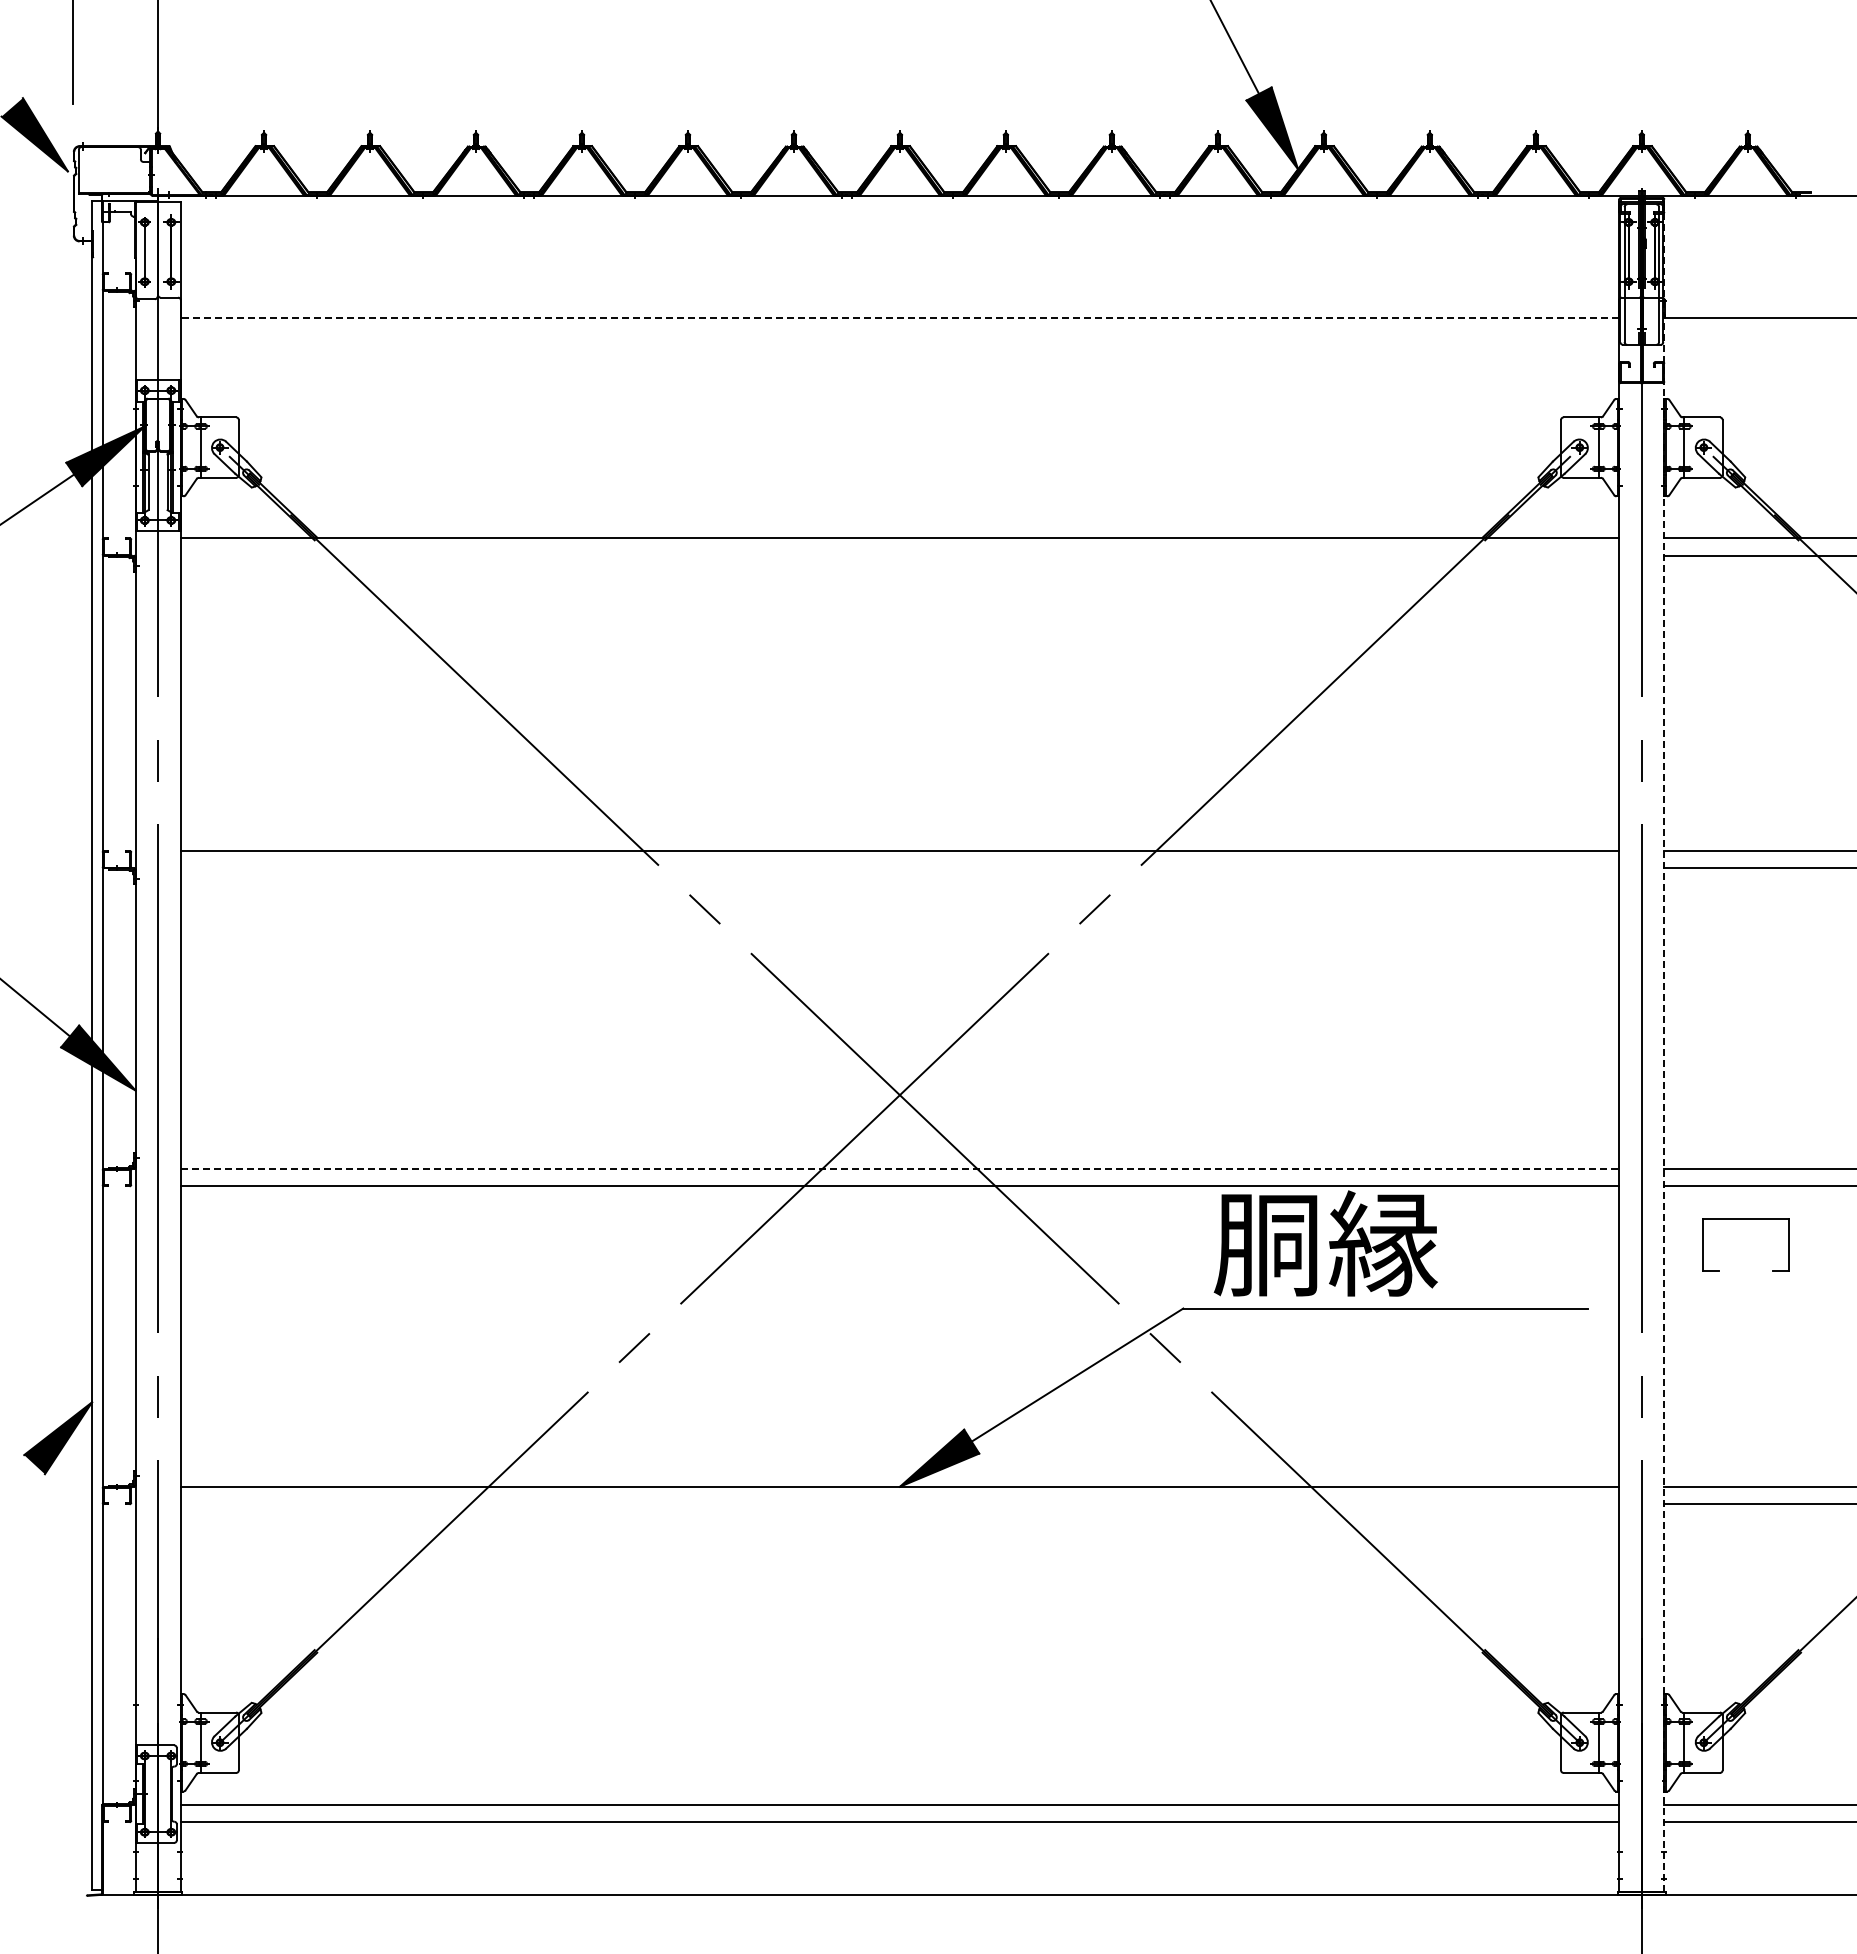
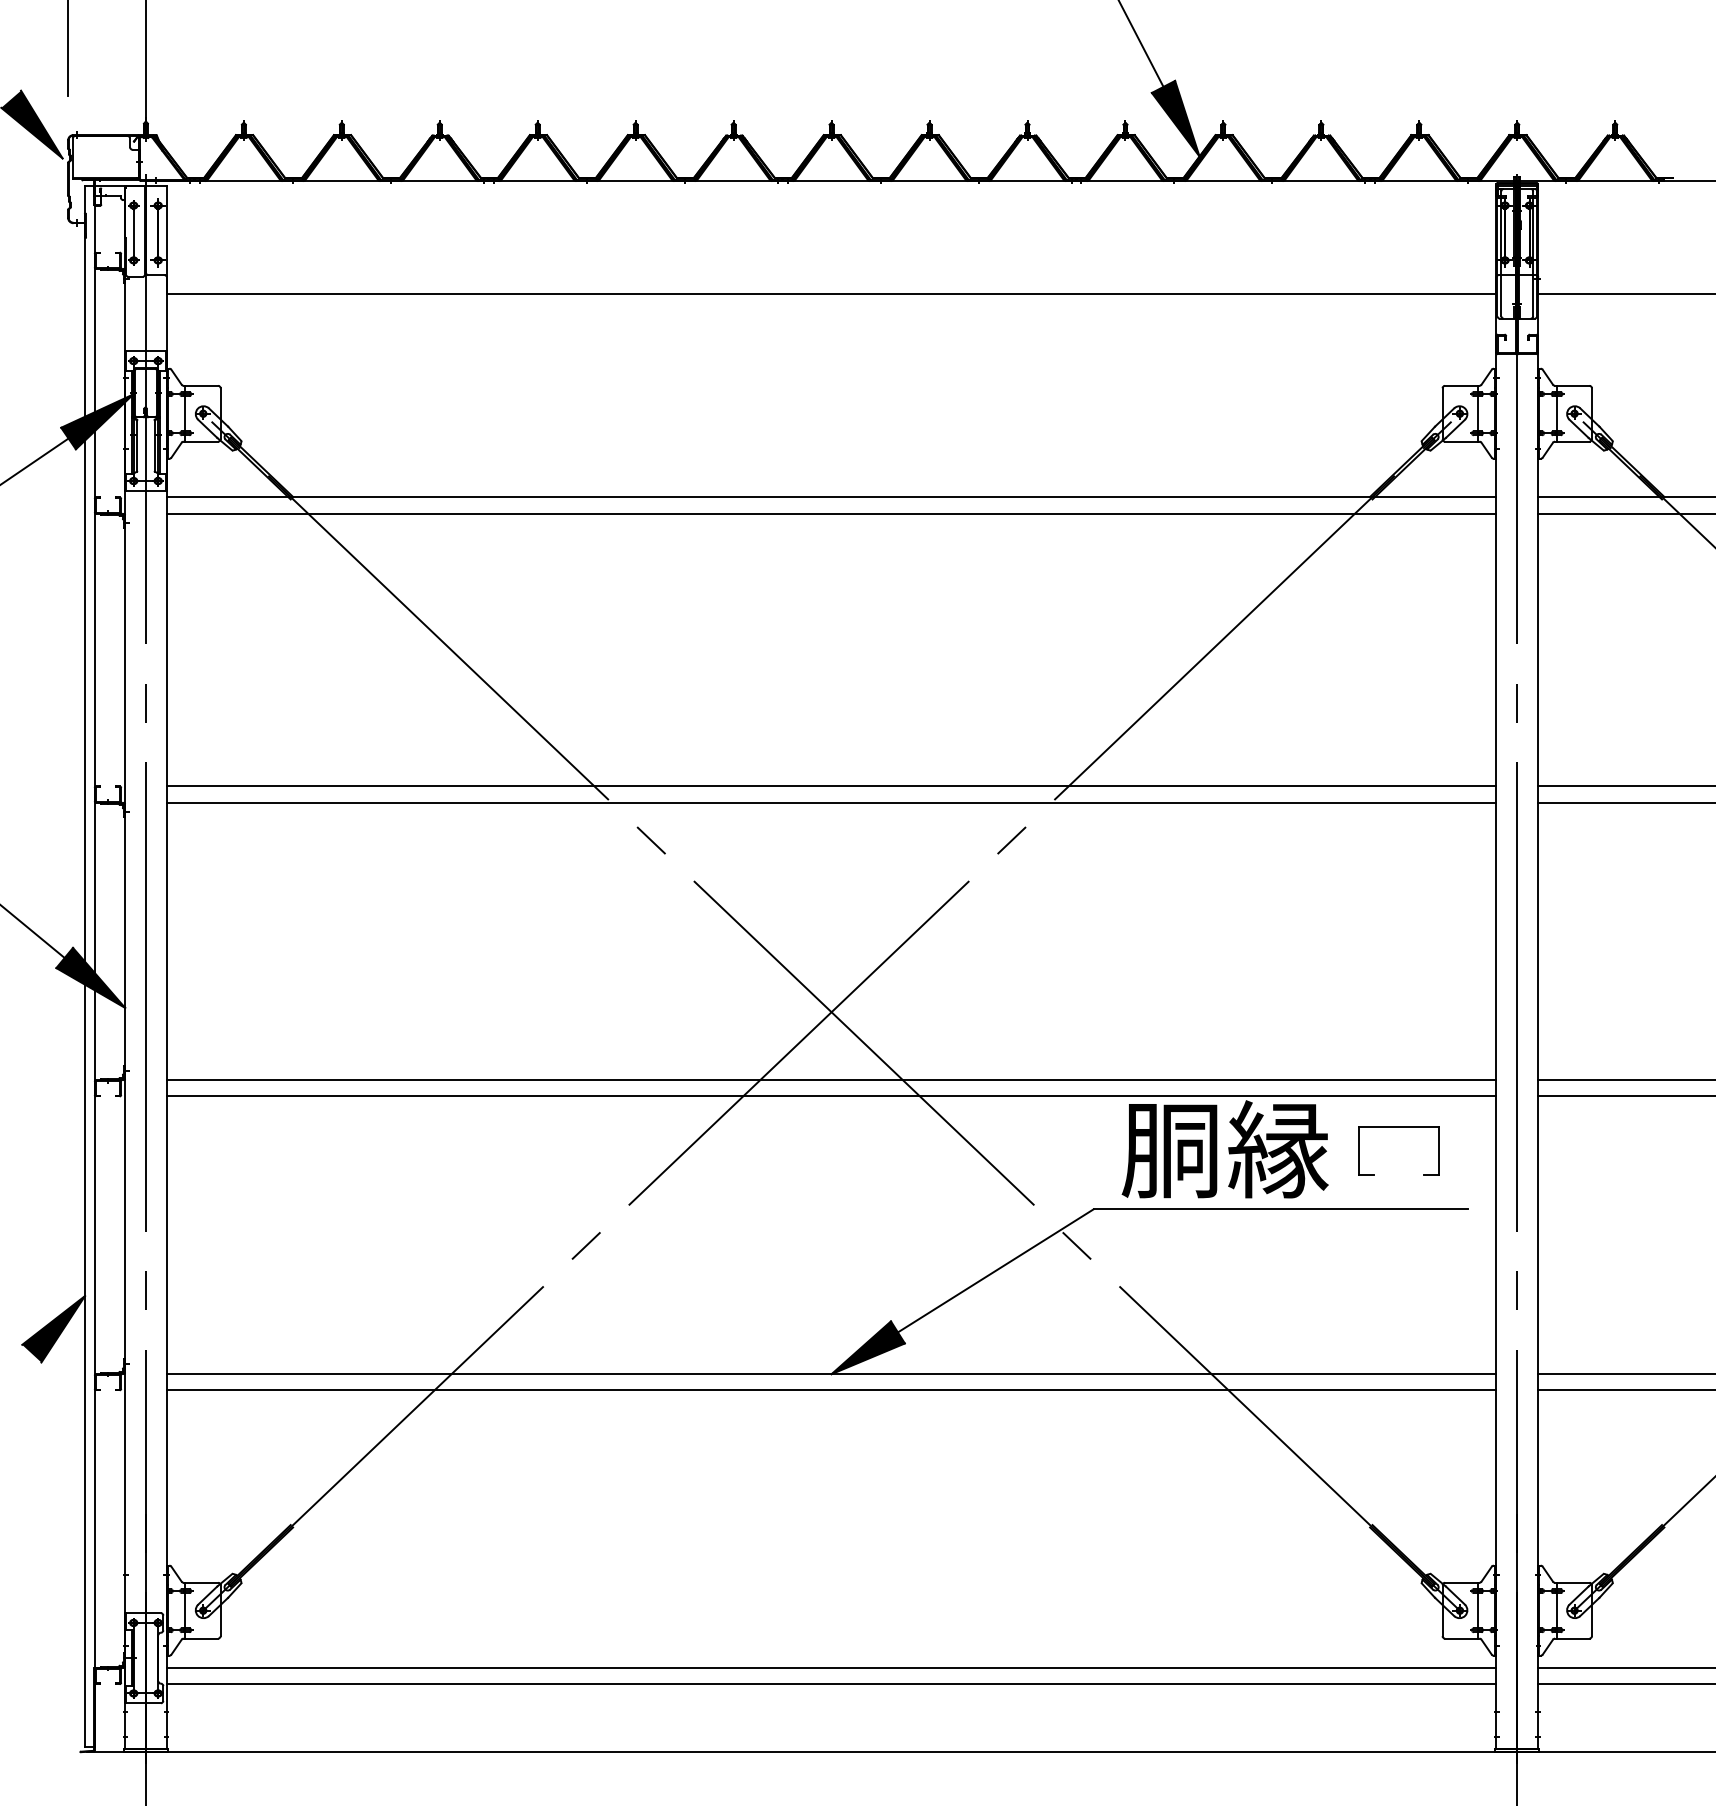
line: (899, 317) -> (831, 293), dashed -> solid
line: (899, 555) -> (831, 513), added
line: (899, 868) -> (831, 802), added
line: (1664, 1047) -> (1538, 968), dashed -> solid
line: (900, 1168) -> (832, 1079), dashed -> solid
part: (1745, 1219) -> (1398, 1127), moved
line: (899, 1504) -> (831, 1390), added

